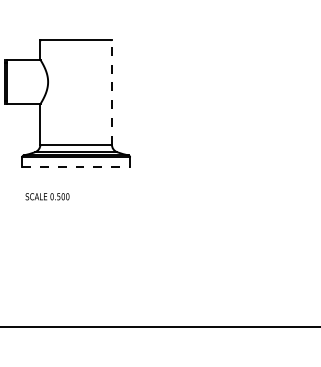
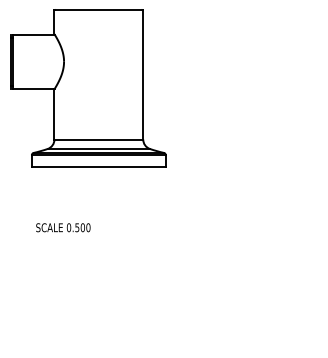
line: (111, 91) -> (142, 73), dashed -> solid
line: (76, 166) -> (99, 166), dashed -> solid
text: (47, 196) -> (63, 227), moved

